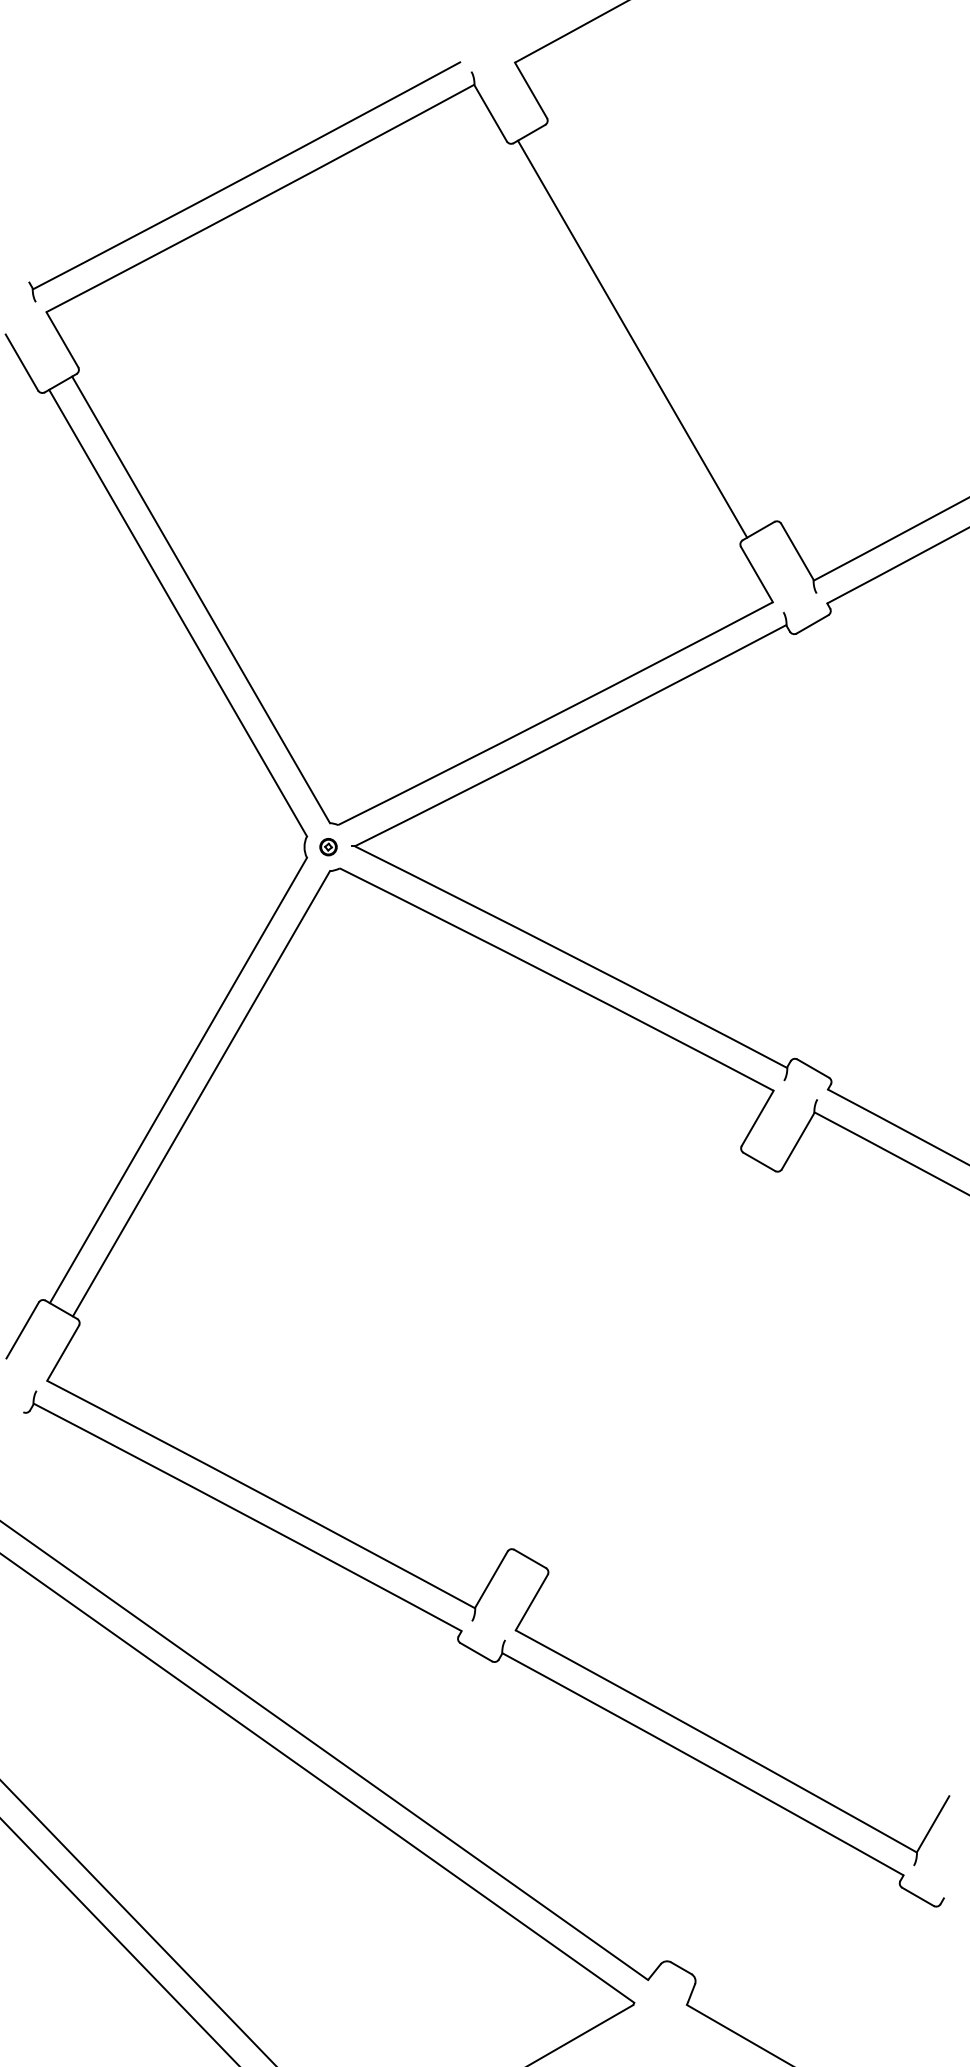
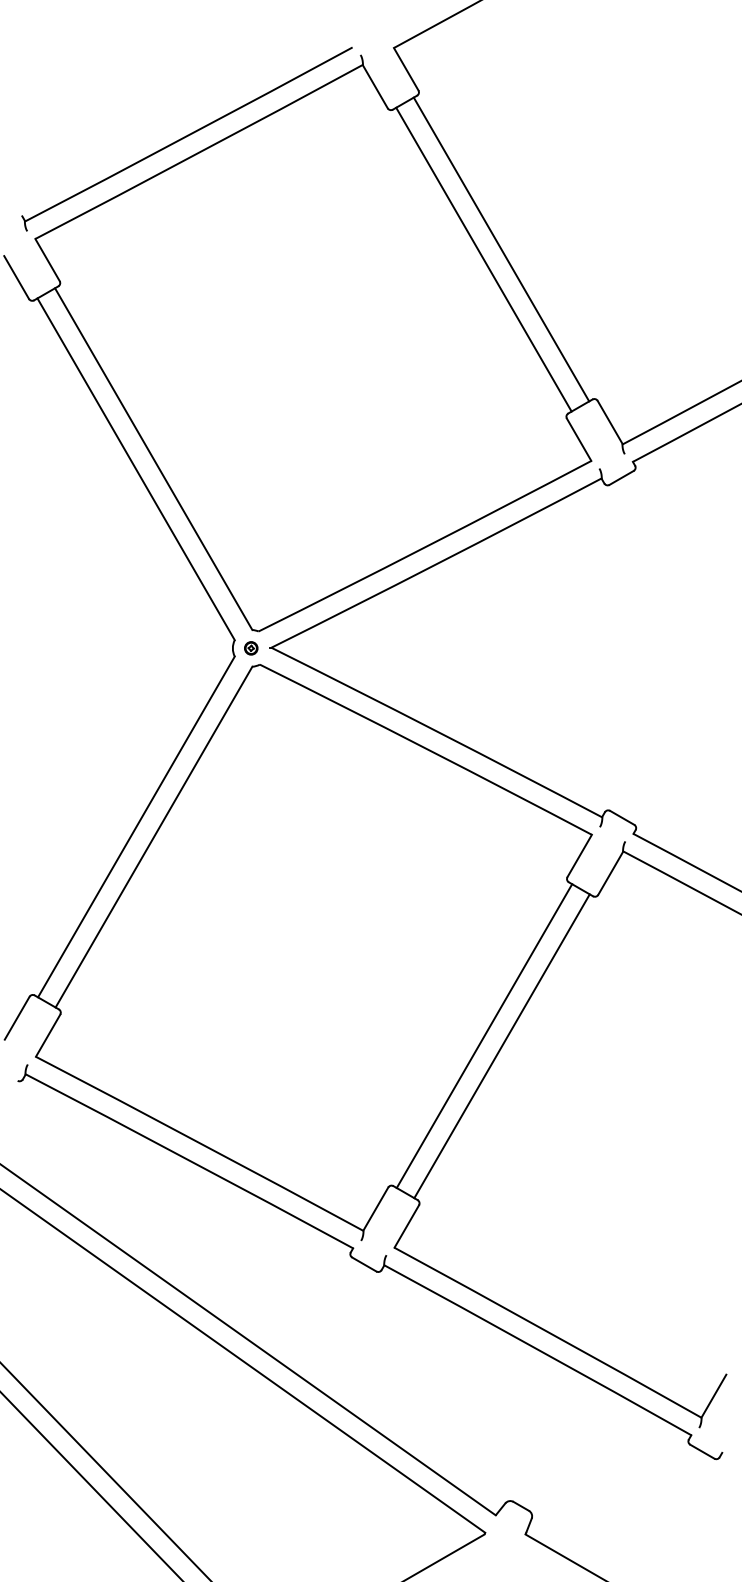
line: (655, 325) -> (501, 249), added
line: (633, 1354) -> (484, 1036), added
line: (655, 1367) -> (501, 1046), added

